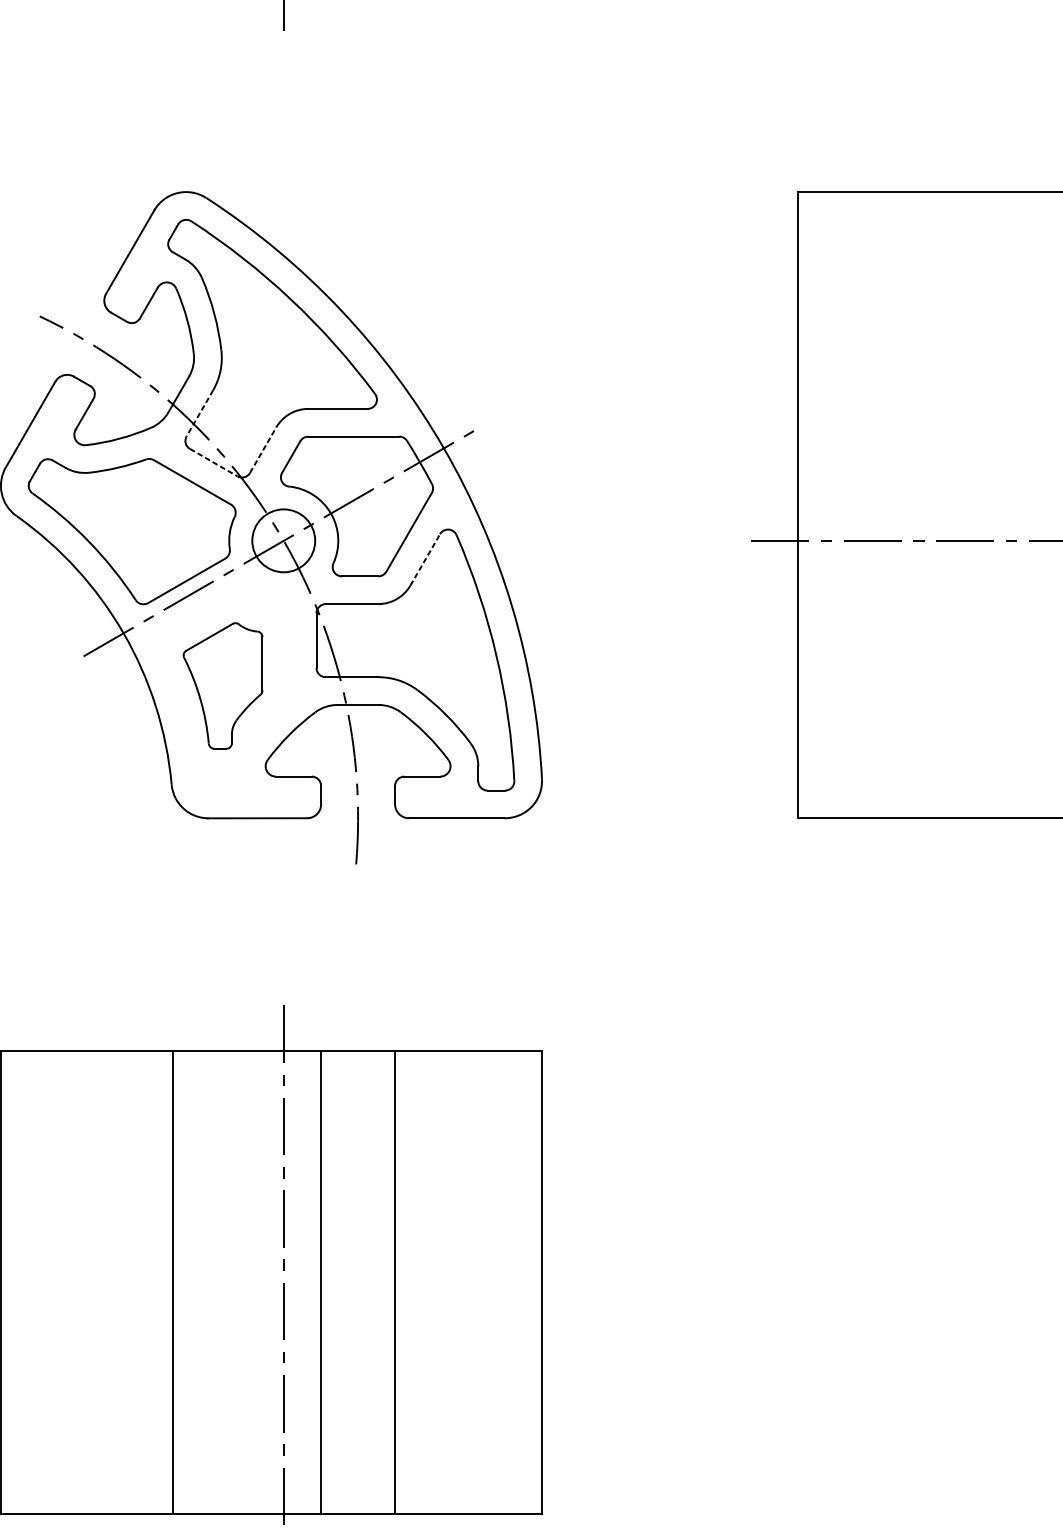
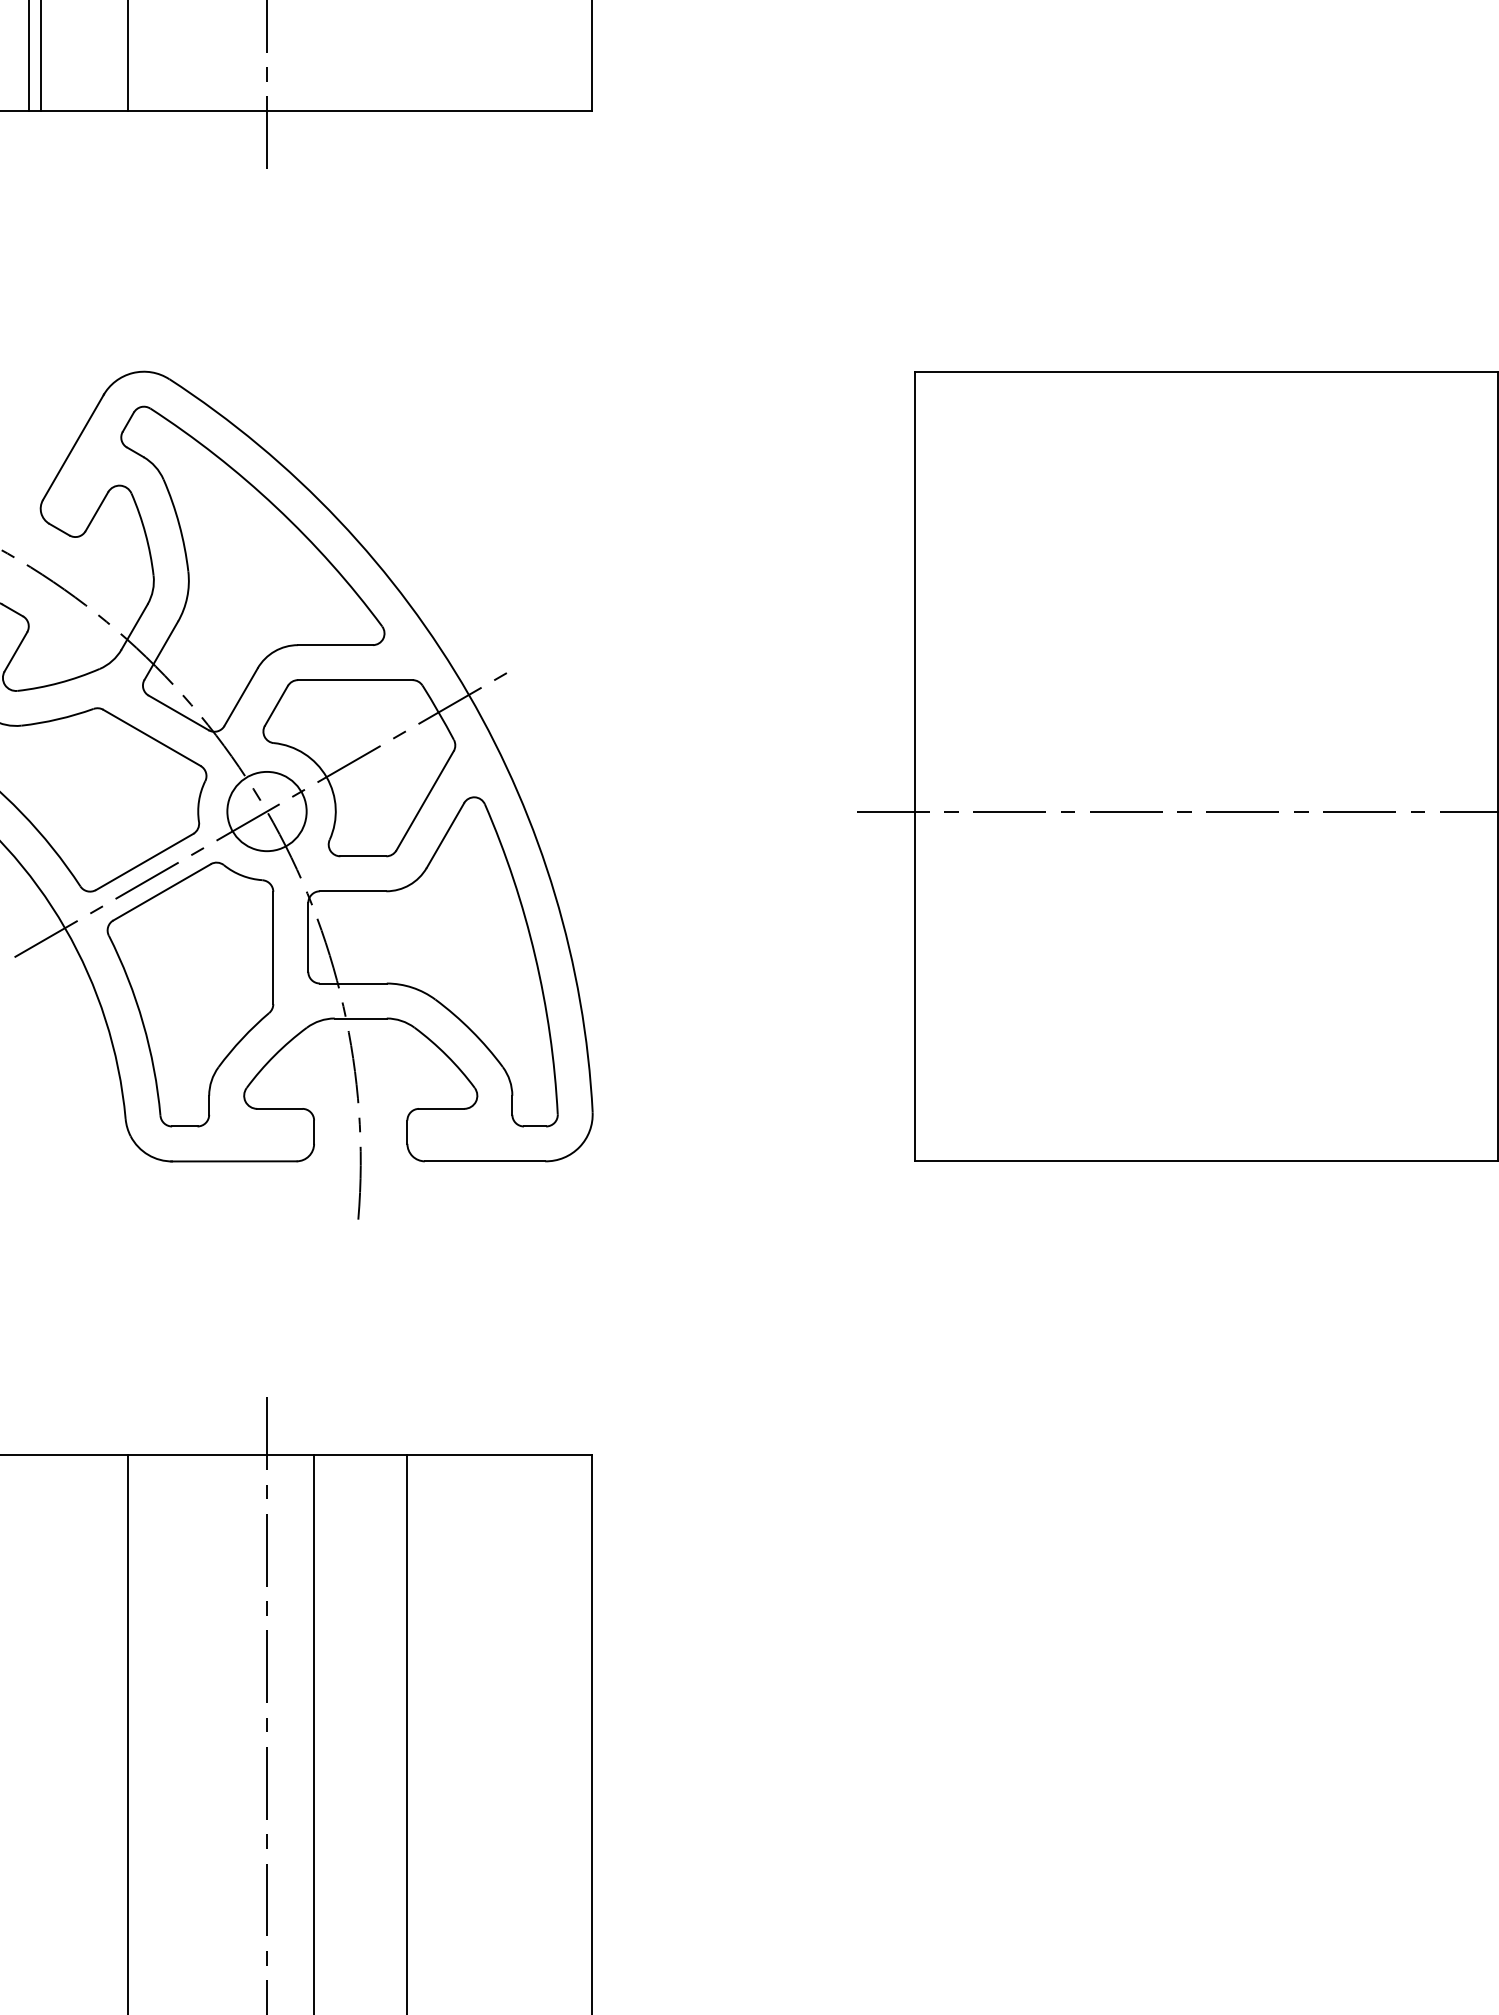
line: (200, 413) -> (161, 651), dashed -> solid
line: (263, 449) -> (241, 696), dashed -> solid
line: (213, 462) -> (178, 712), dashed -> solid
line: (425, 559) -> (445, 835), dashed -> solid
part: (223, 685) -> (190, 994), size x1.67

